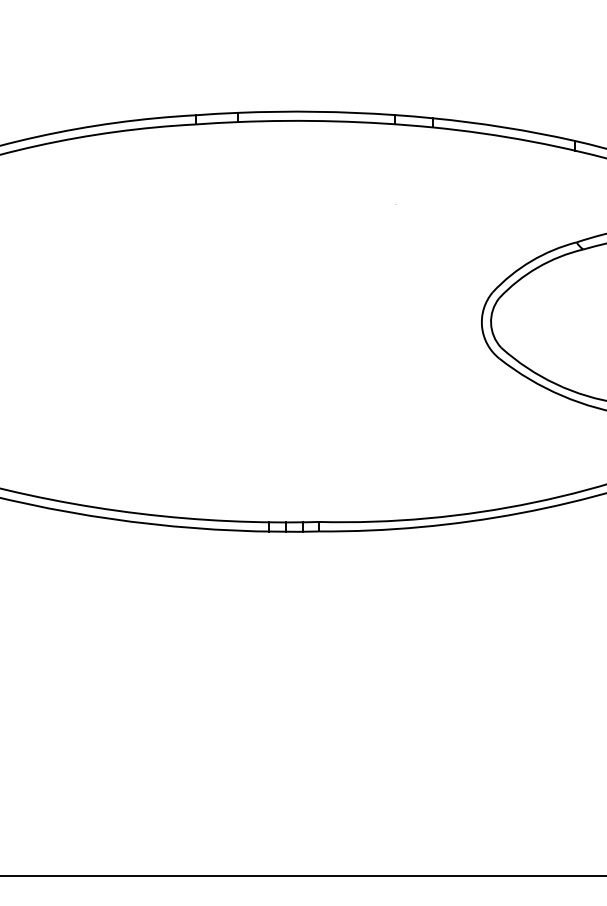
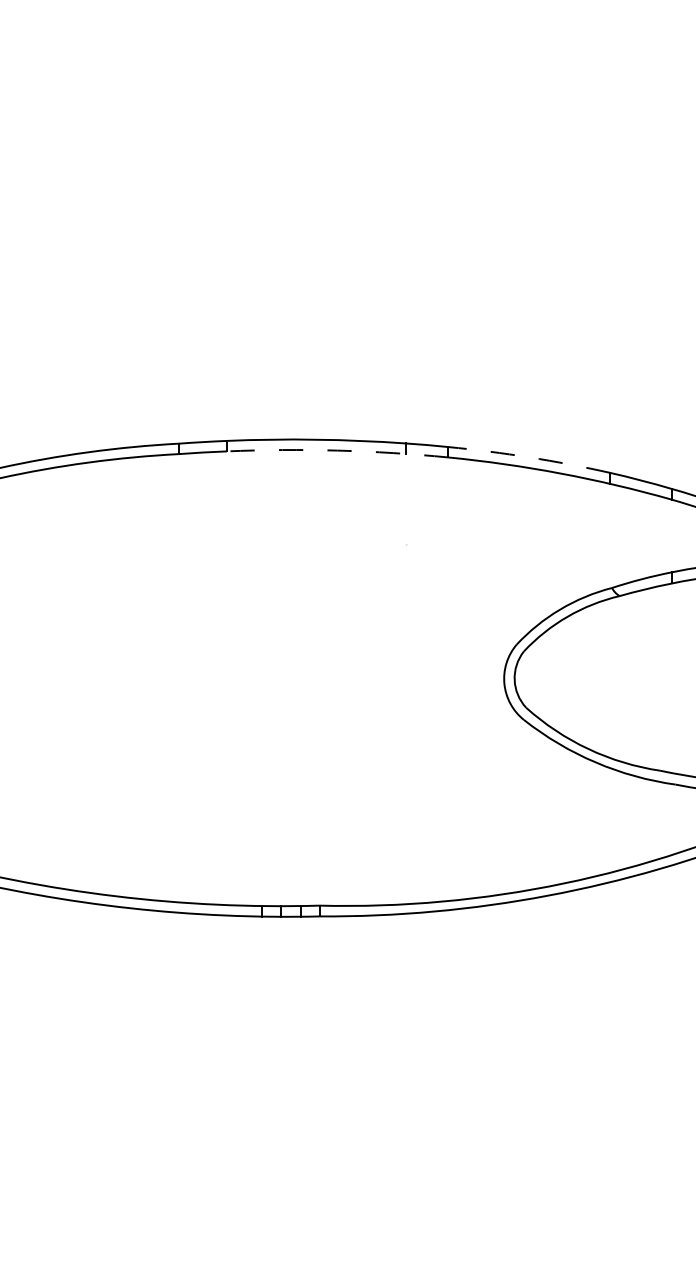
arc: (335, 121) -> (337, 450), solid -> dashed
arc: (504, 127) -> (529, 457), solid -> dashed

